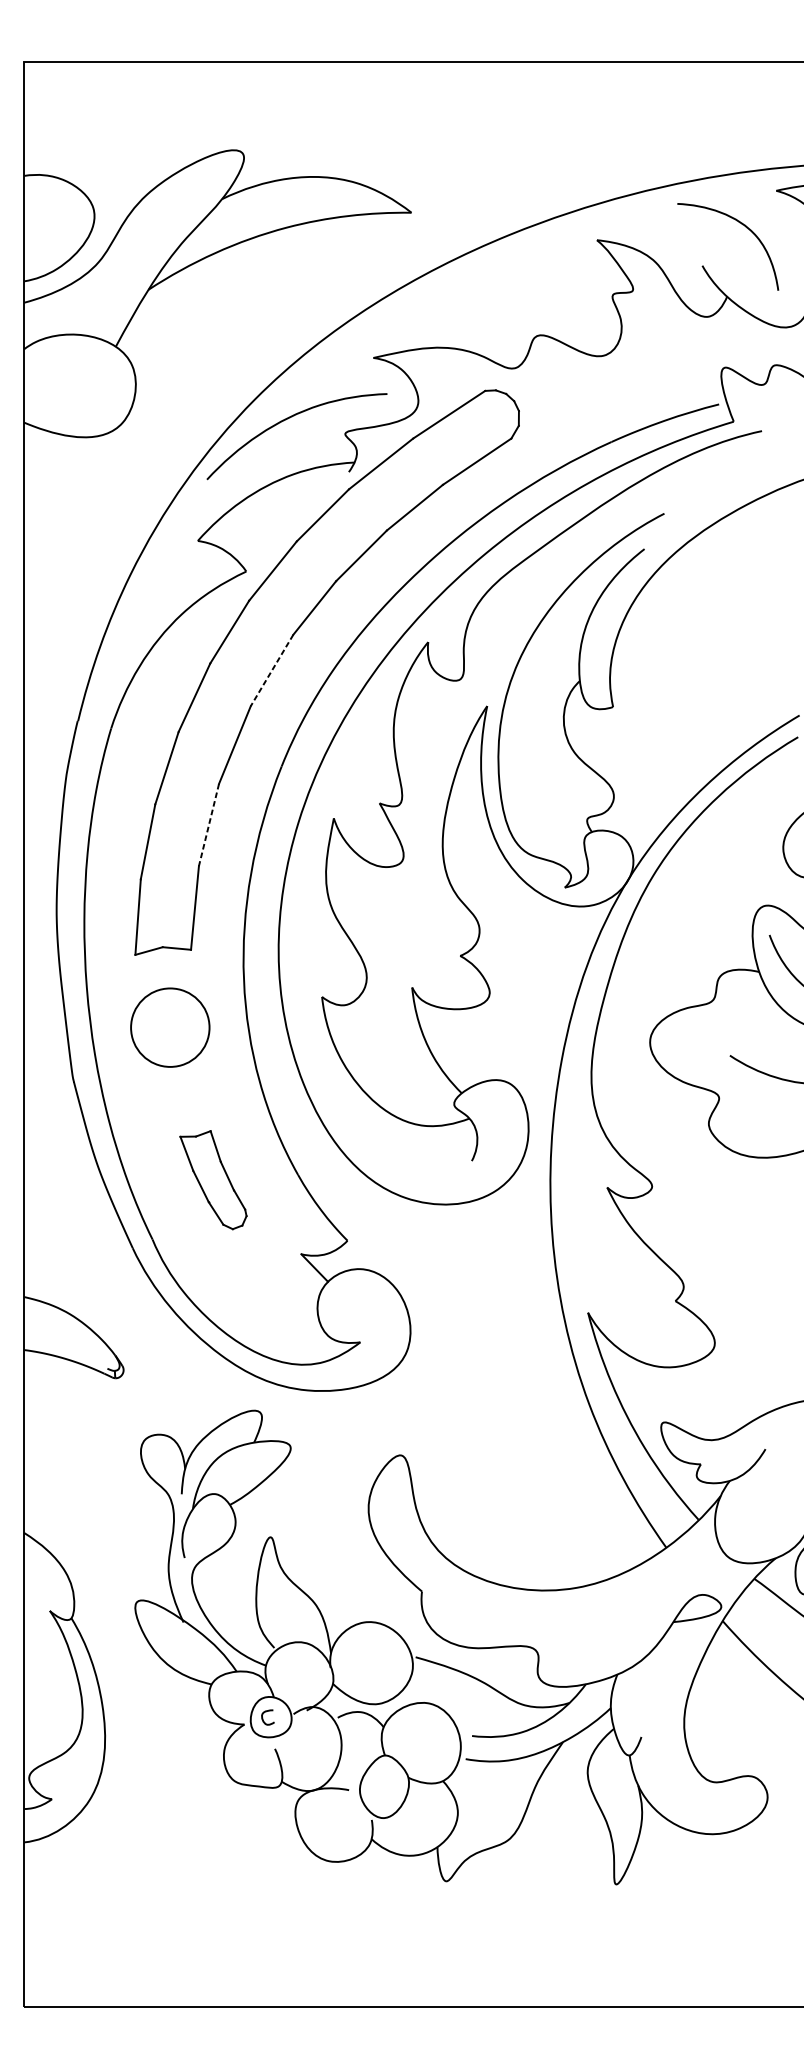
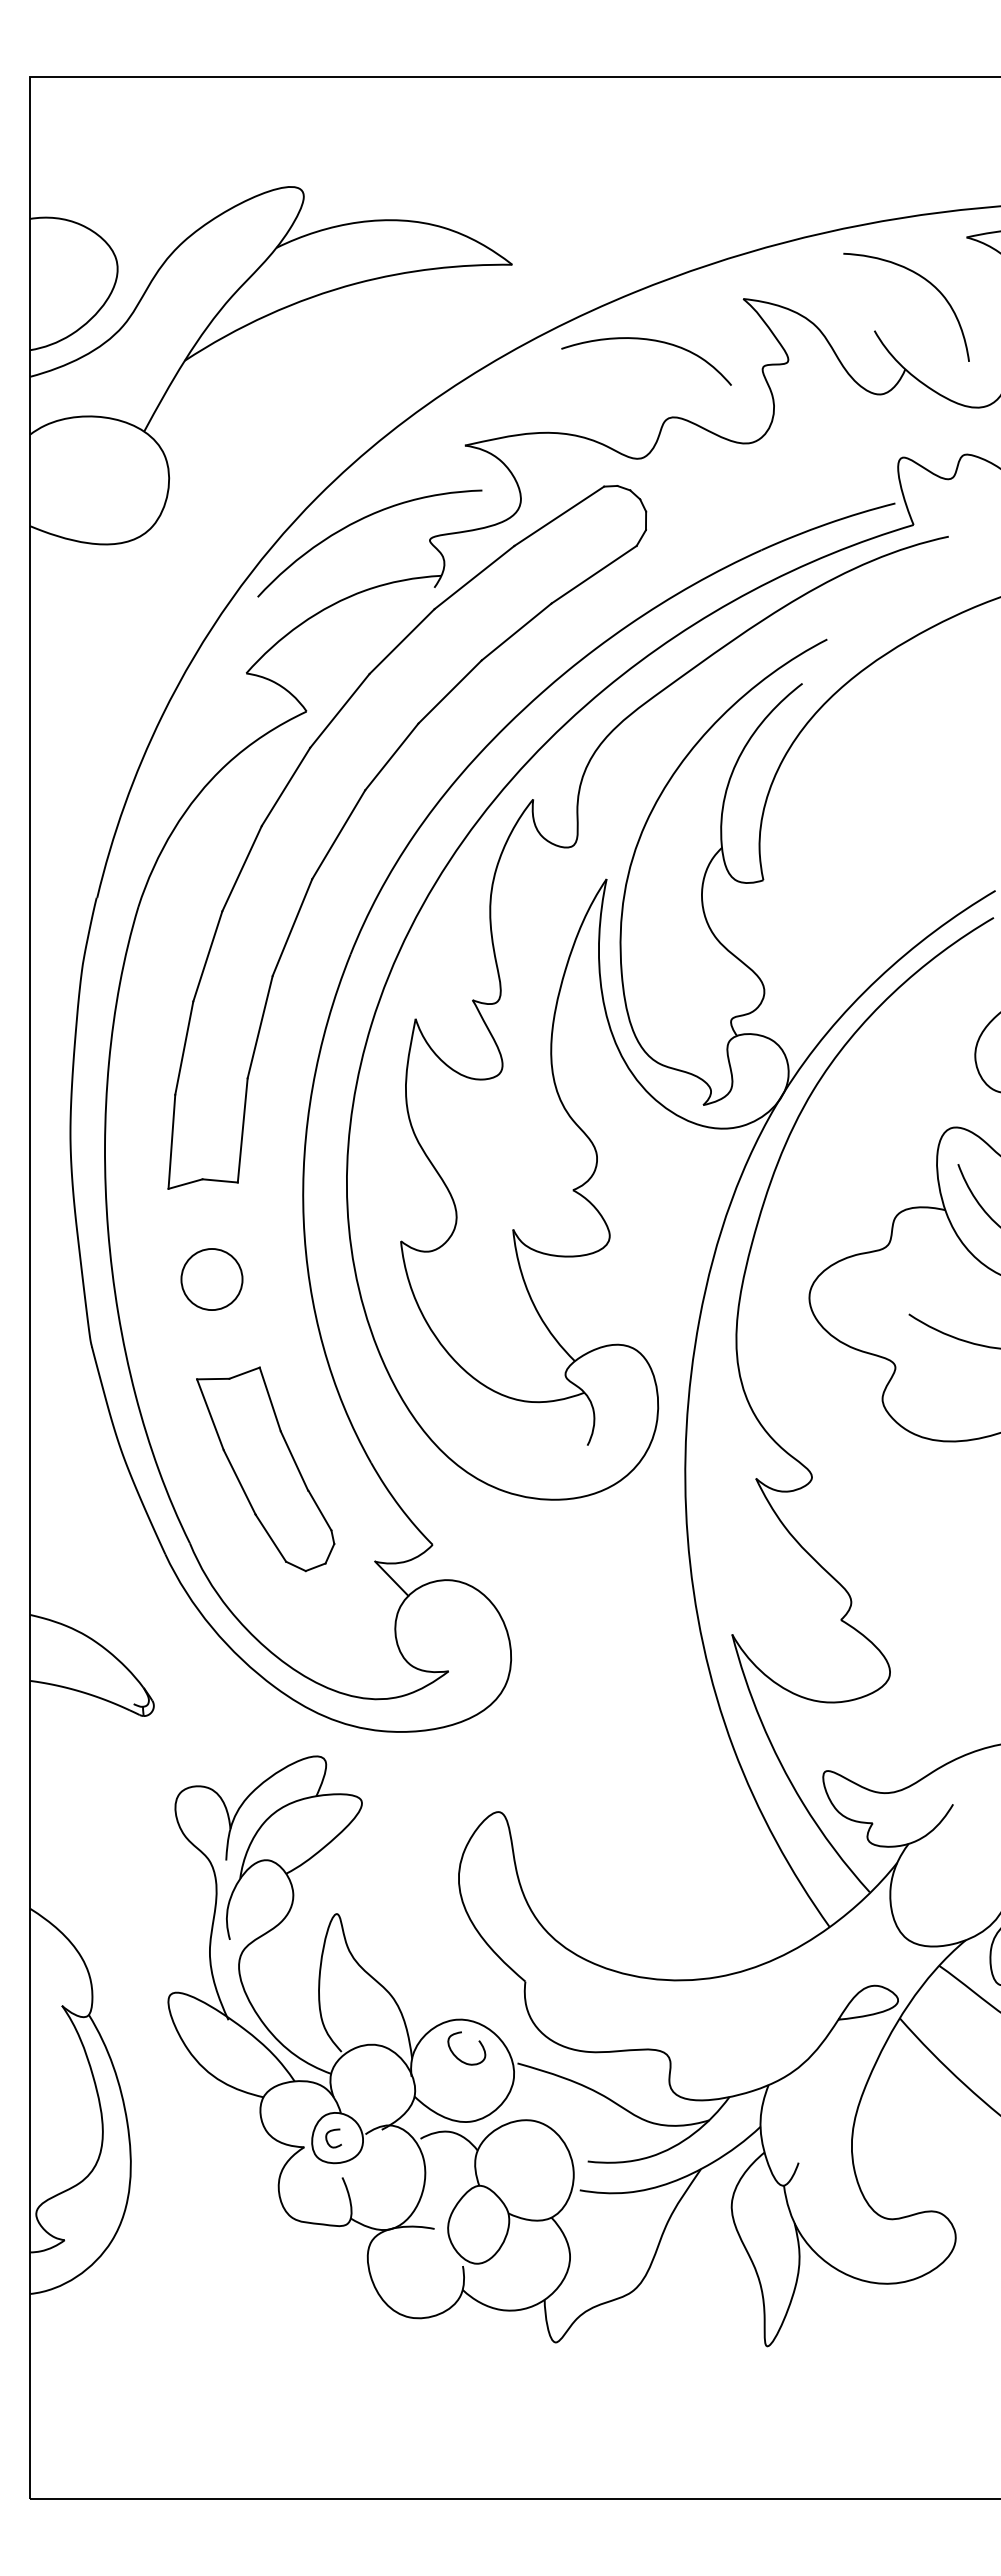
curve: (524, 274) -> (652, 341), added
line: (271, 670) -> (338, 834), dashed -> solid
line: (209, 825) -> (260, 1027), dashed -> solid
circle: (169, 1027) -> (211, 1279), size x0.62
part: (213, 1180) -> (265, 1469), size x1.67
curve: (367, 1651) -> (457, 2056), added

